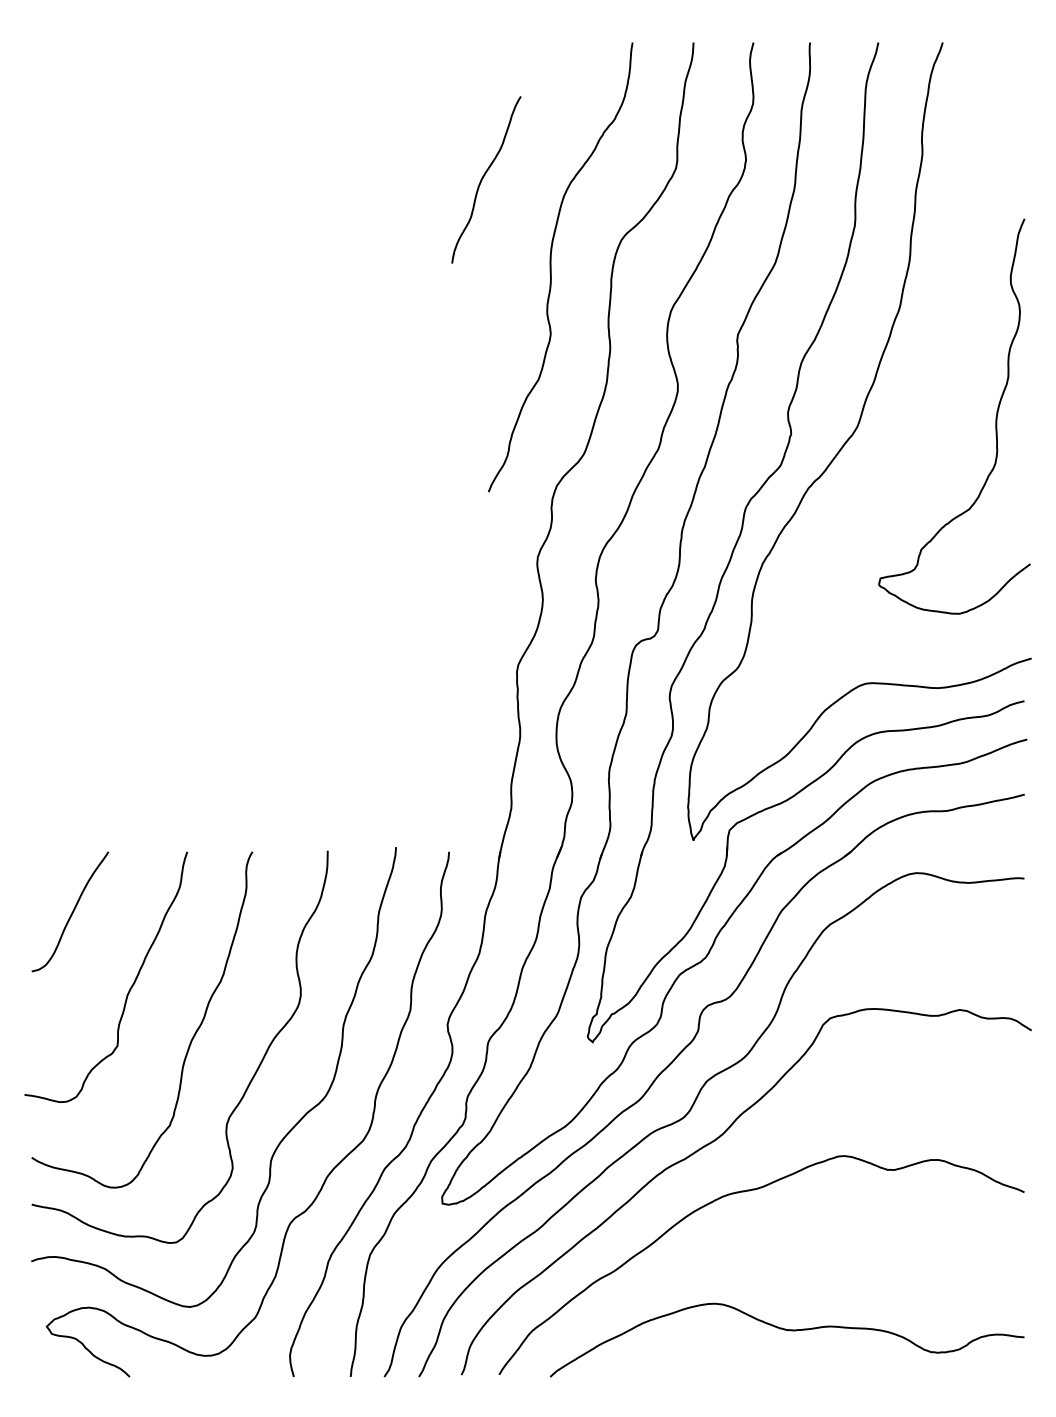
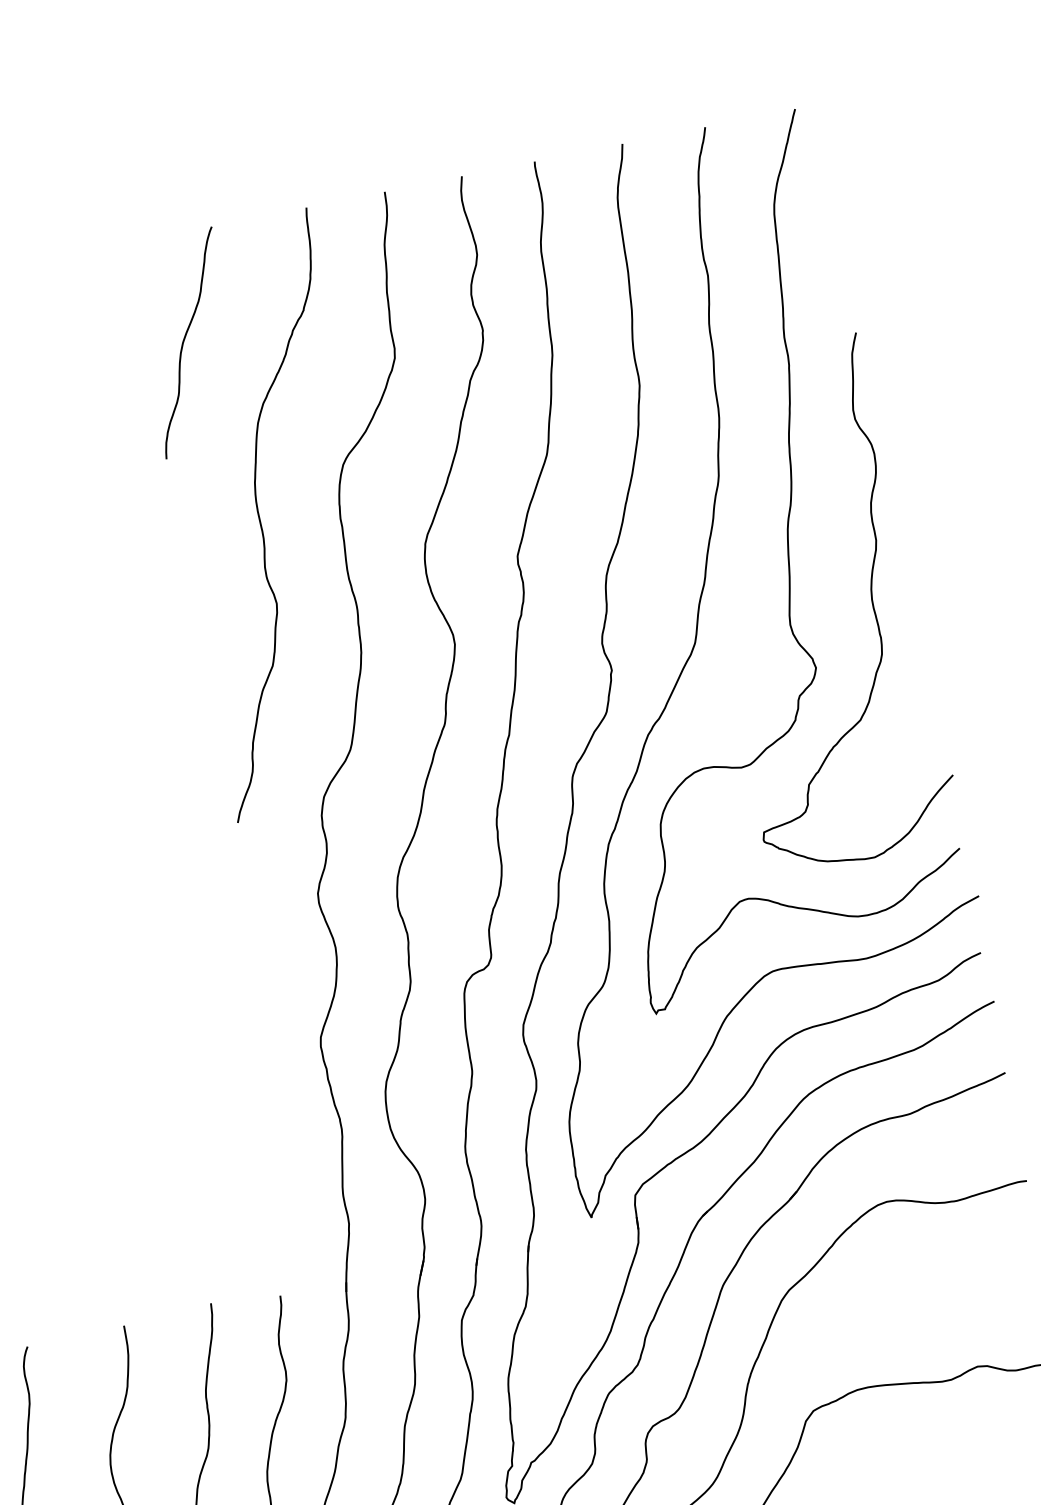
curve: (483, 178) -> (184, 341), moved
curve: (939, 373) -> (786, 553), added

